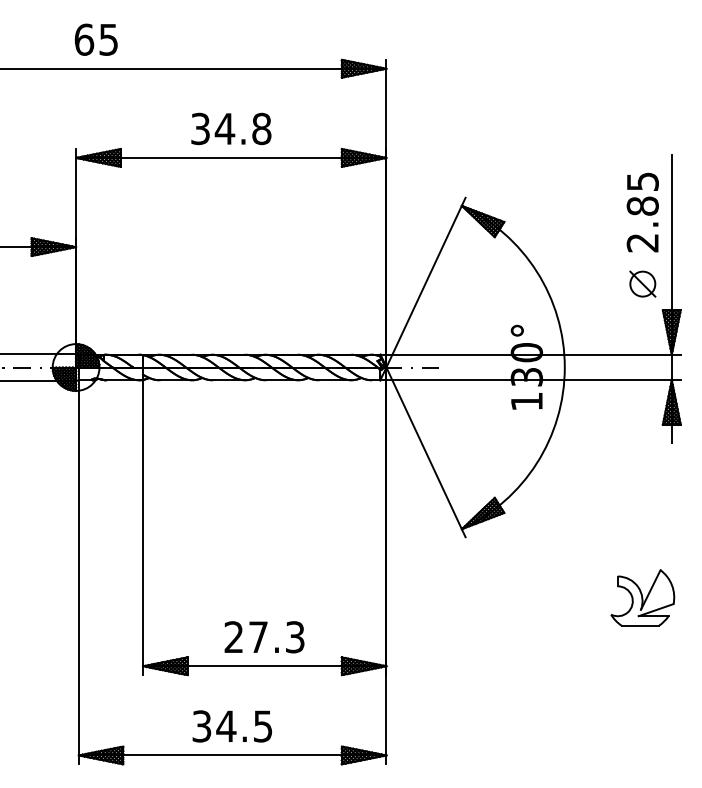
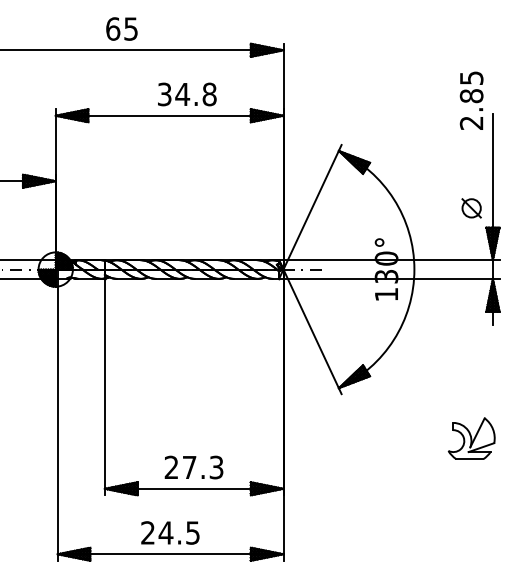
text: (95, 39) -> (121, 28), moved
text: (231, 128) -> (187, 94), moved
text: (642, 212) -> (471, 100), moved
text: (201, 726) -> (147, 533), 34.5 -> 24.5

